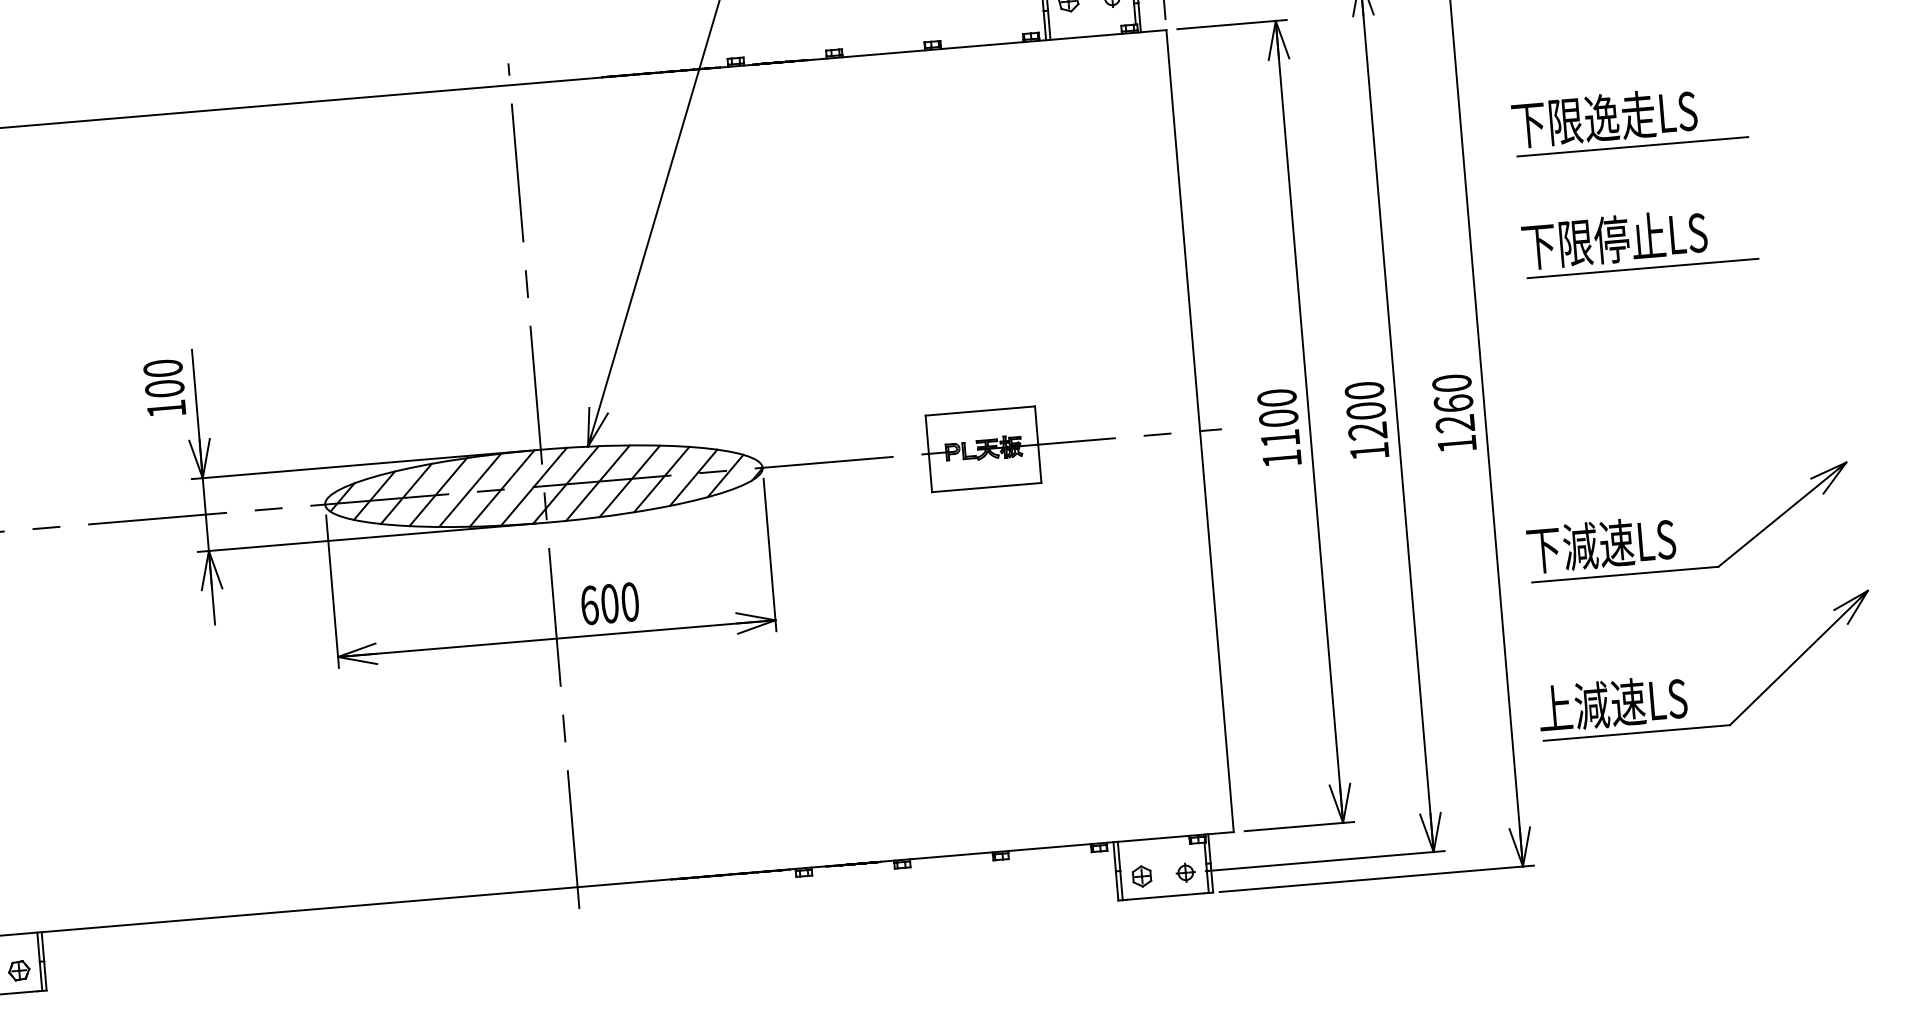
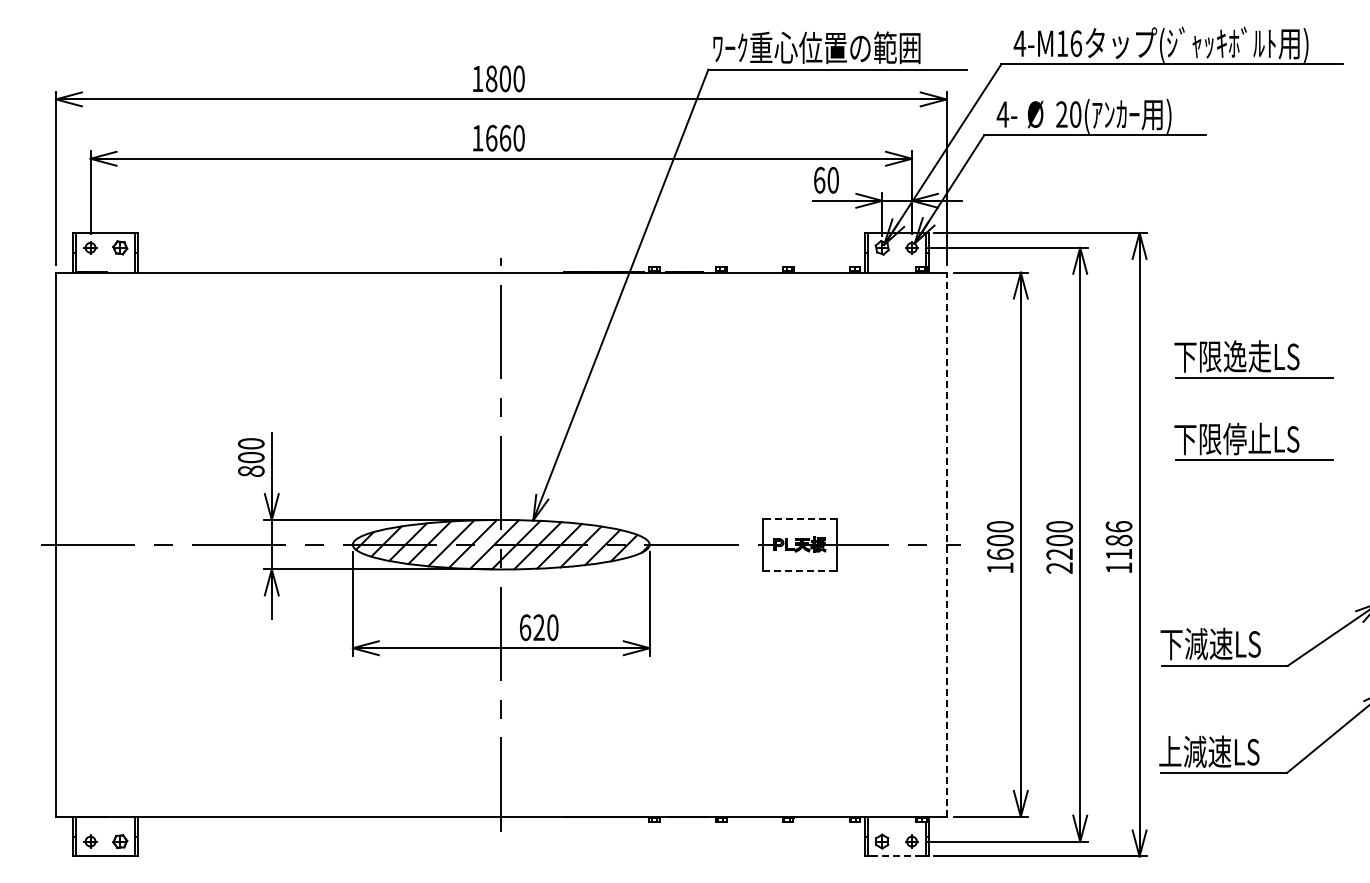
text: (1452, 403) -> (1118, 540), 1260 -> 1186
text: (166, 407) -> (251, 470), 100 -> 800
line: (980, 410) -> (799, 518), solid -> dashed
line: (1199, 430) -> (946, 544), solid -> dashed
text: (1280, 437) -> (1000, 553), 1100 -> 1600
text: (1369, 450) -> (1059, 567), 1200 -> 2200
line: (987, 487) -> (800, 570), solid -> dashed
text: (609, 603) -> (538, 627), 600 -> 620
line: (1166, 896) -> (897, 856), solid -> dashed

